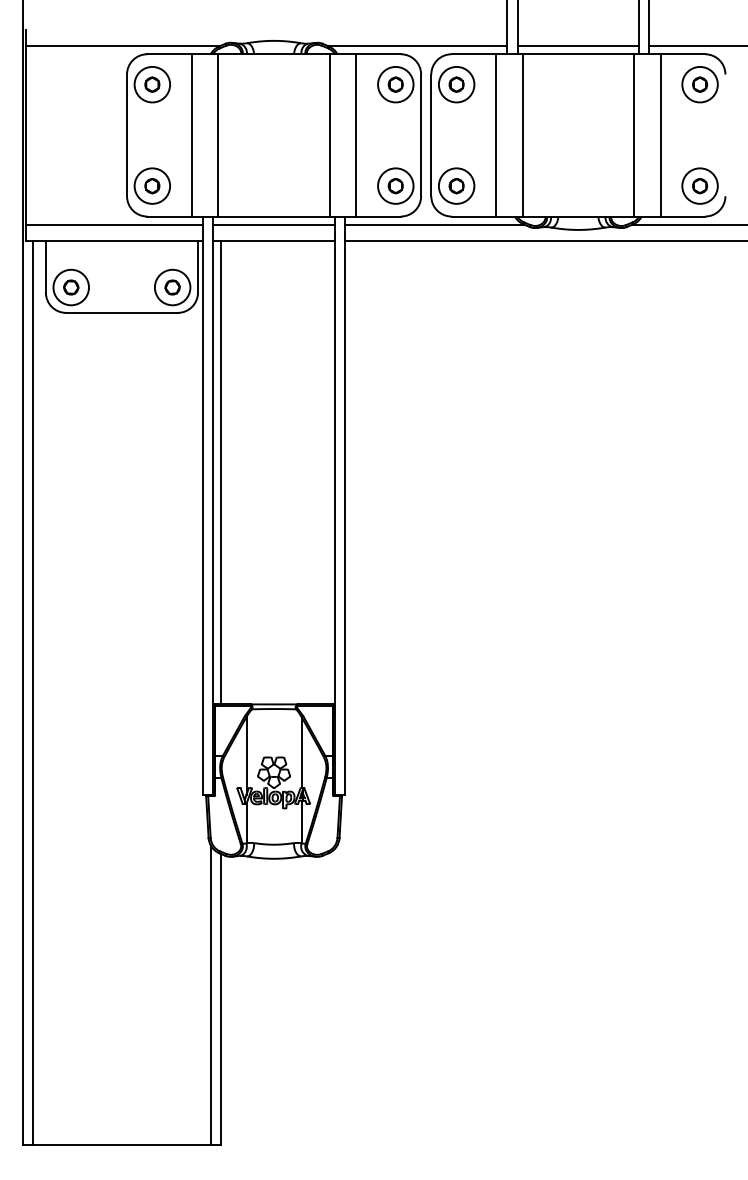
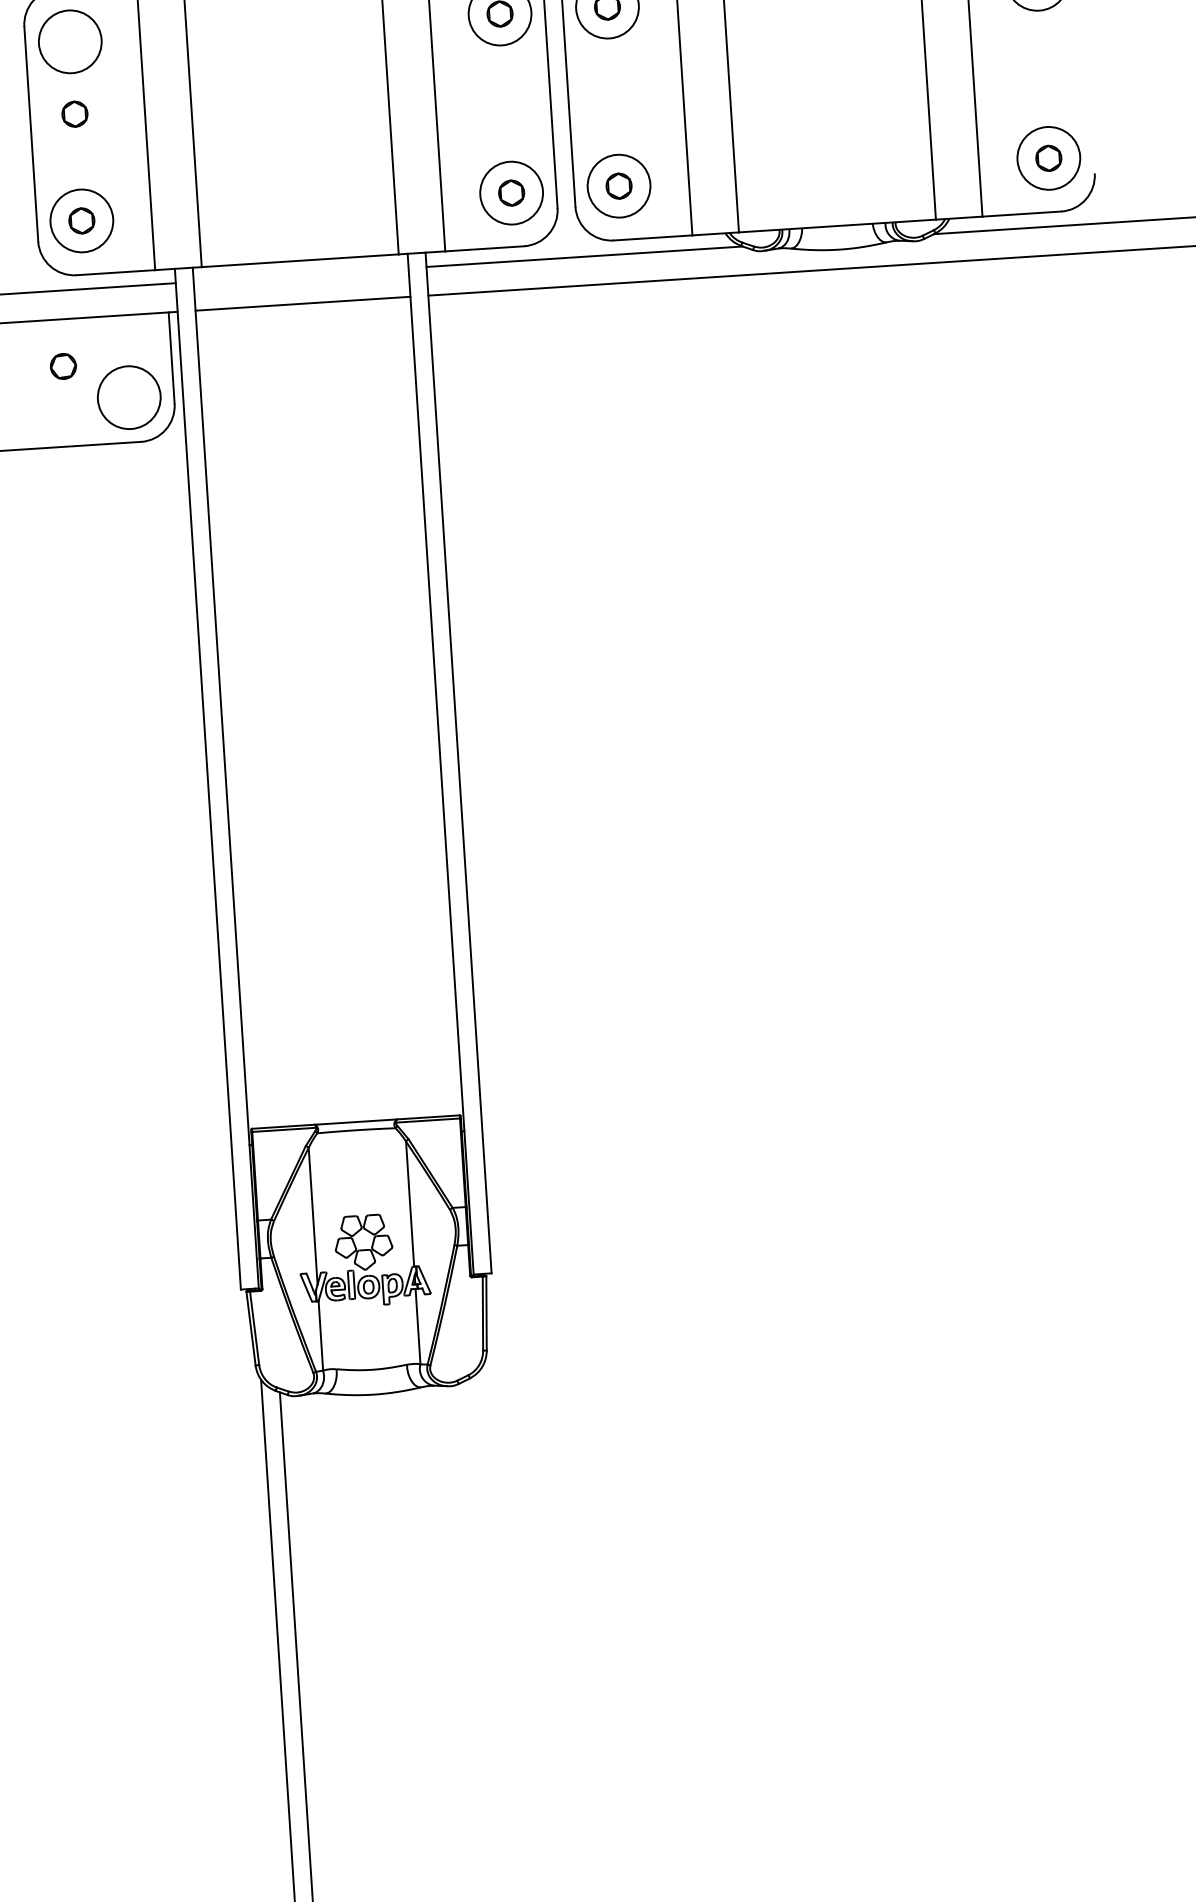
circle: (152, 84) -> (75, 113), moved
line: (273, 224) -> (300, 274), removed
circle: (172, 287) -> (63, 366), moved
line: (221, 472) -> (236, 718), removed

